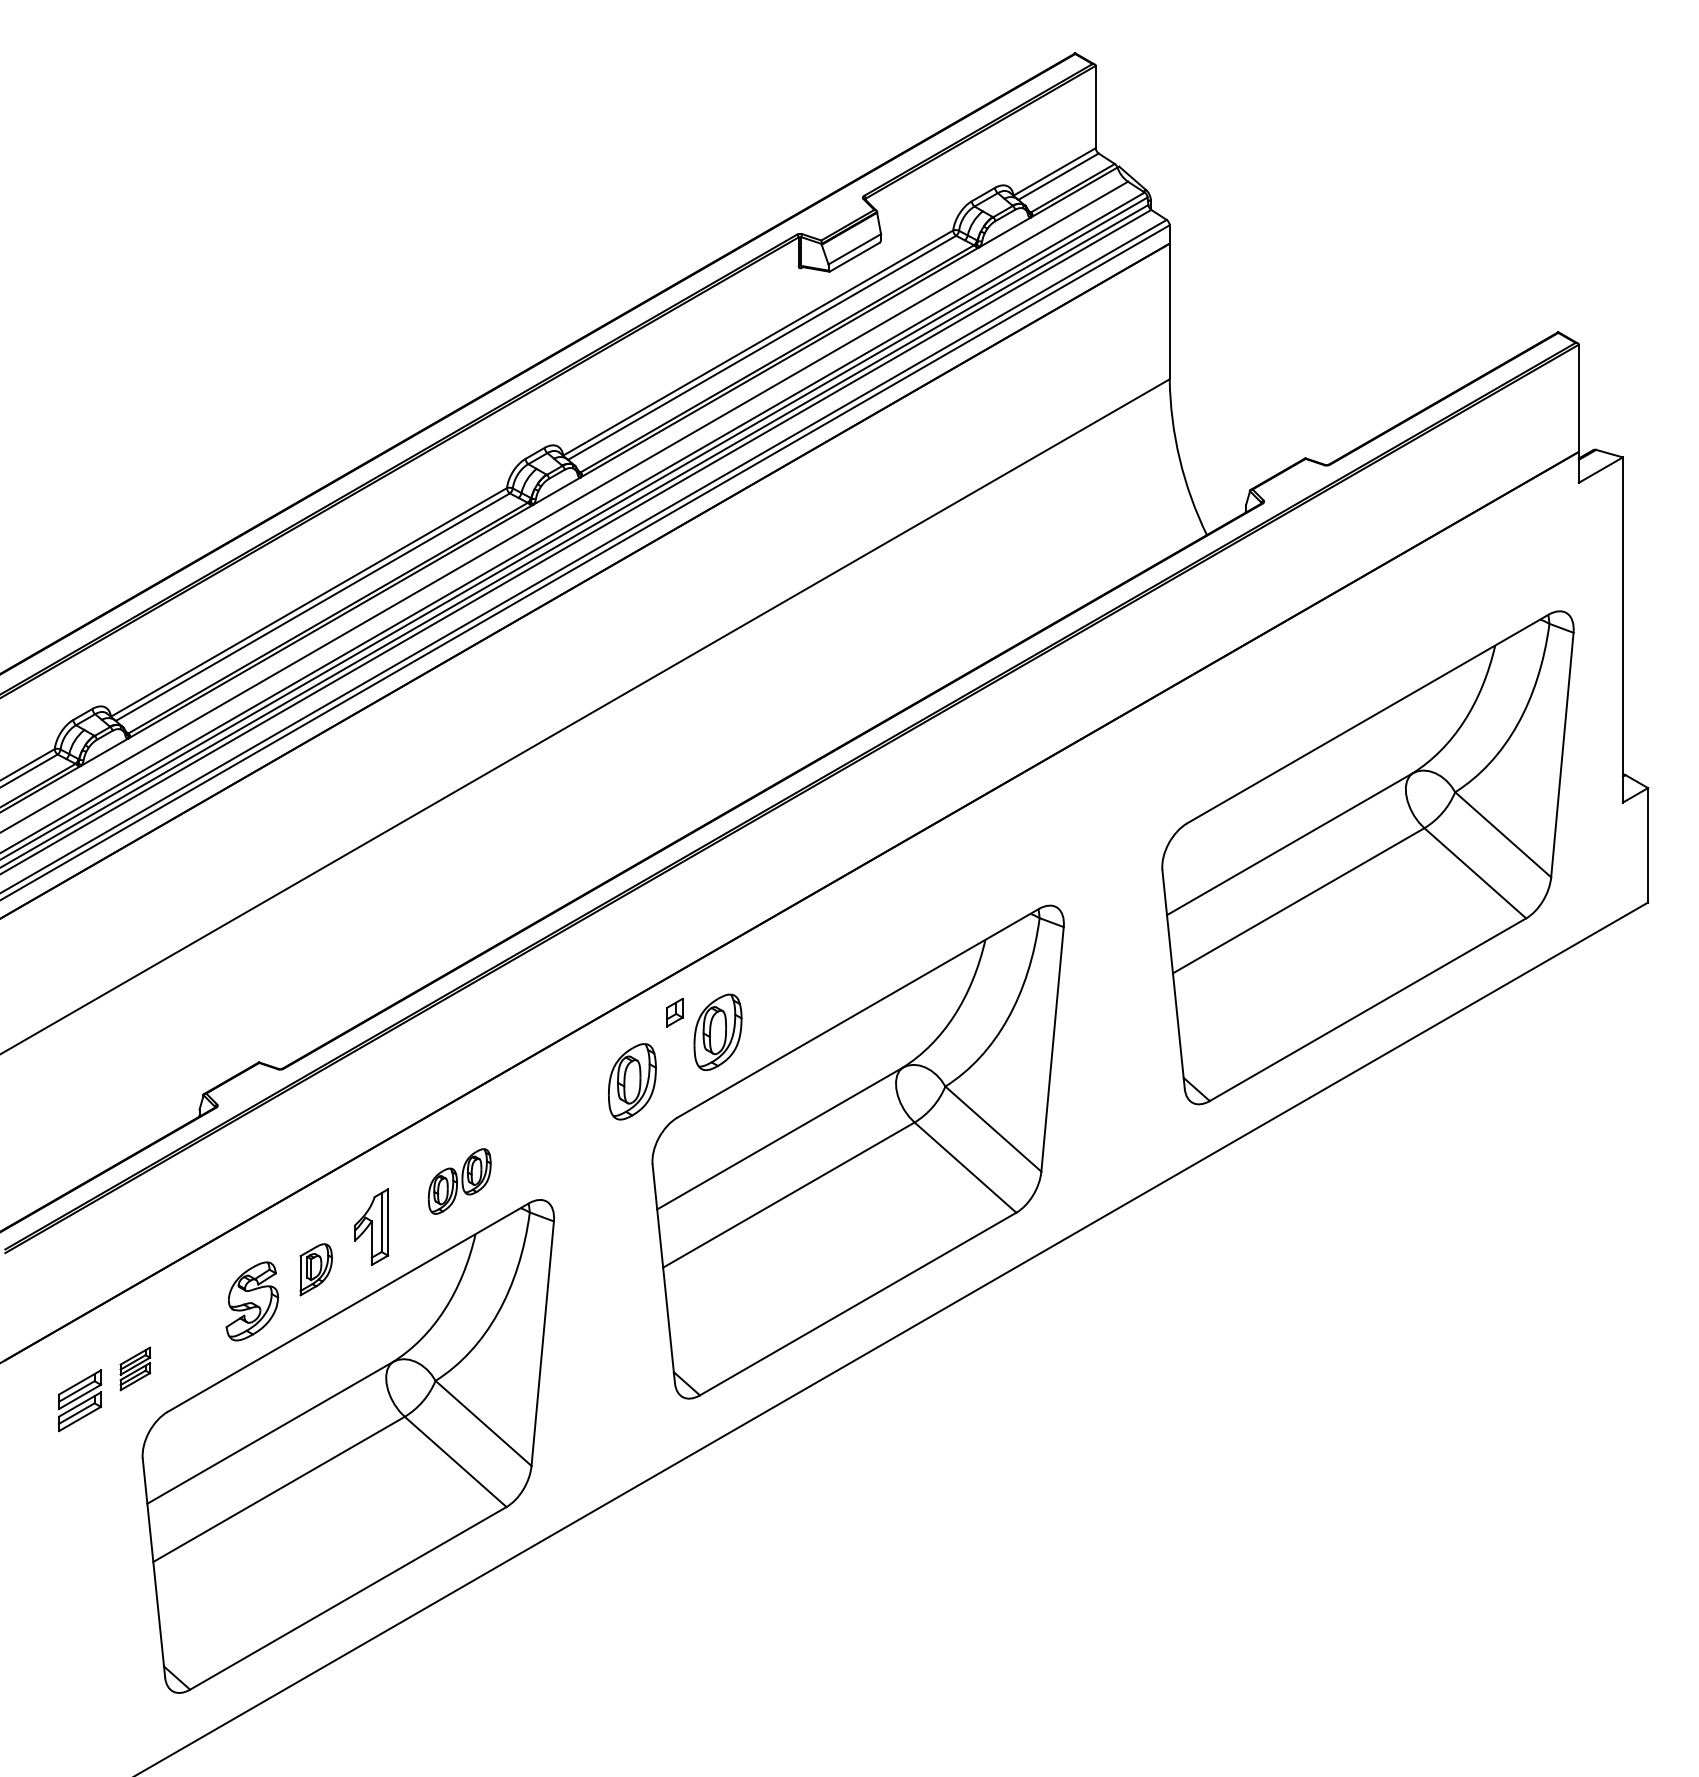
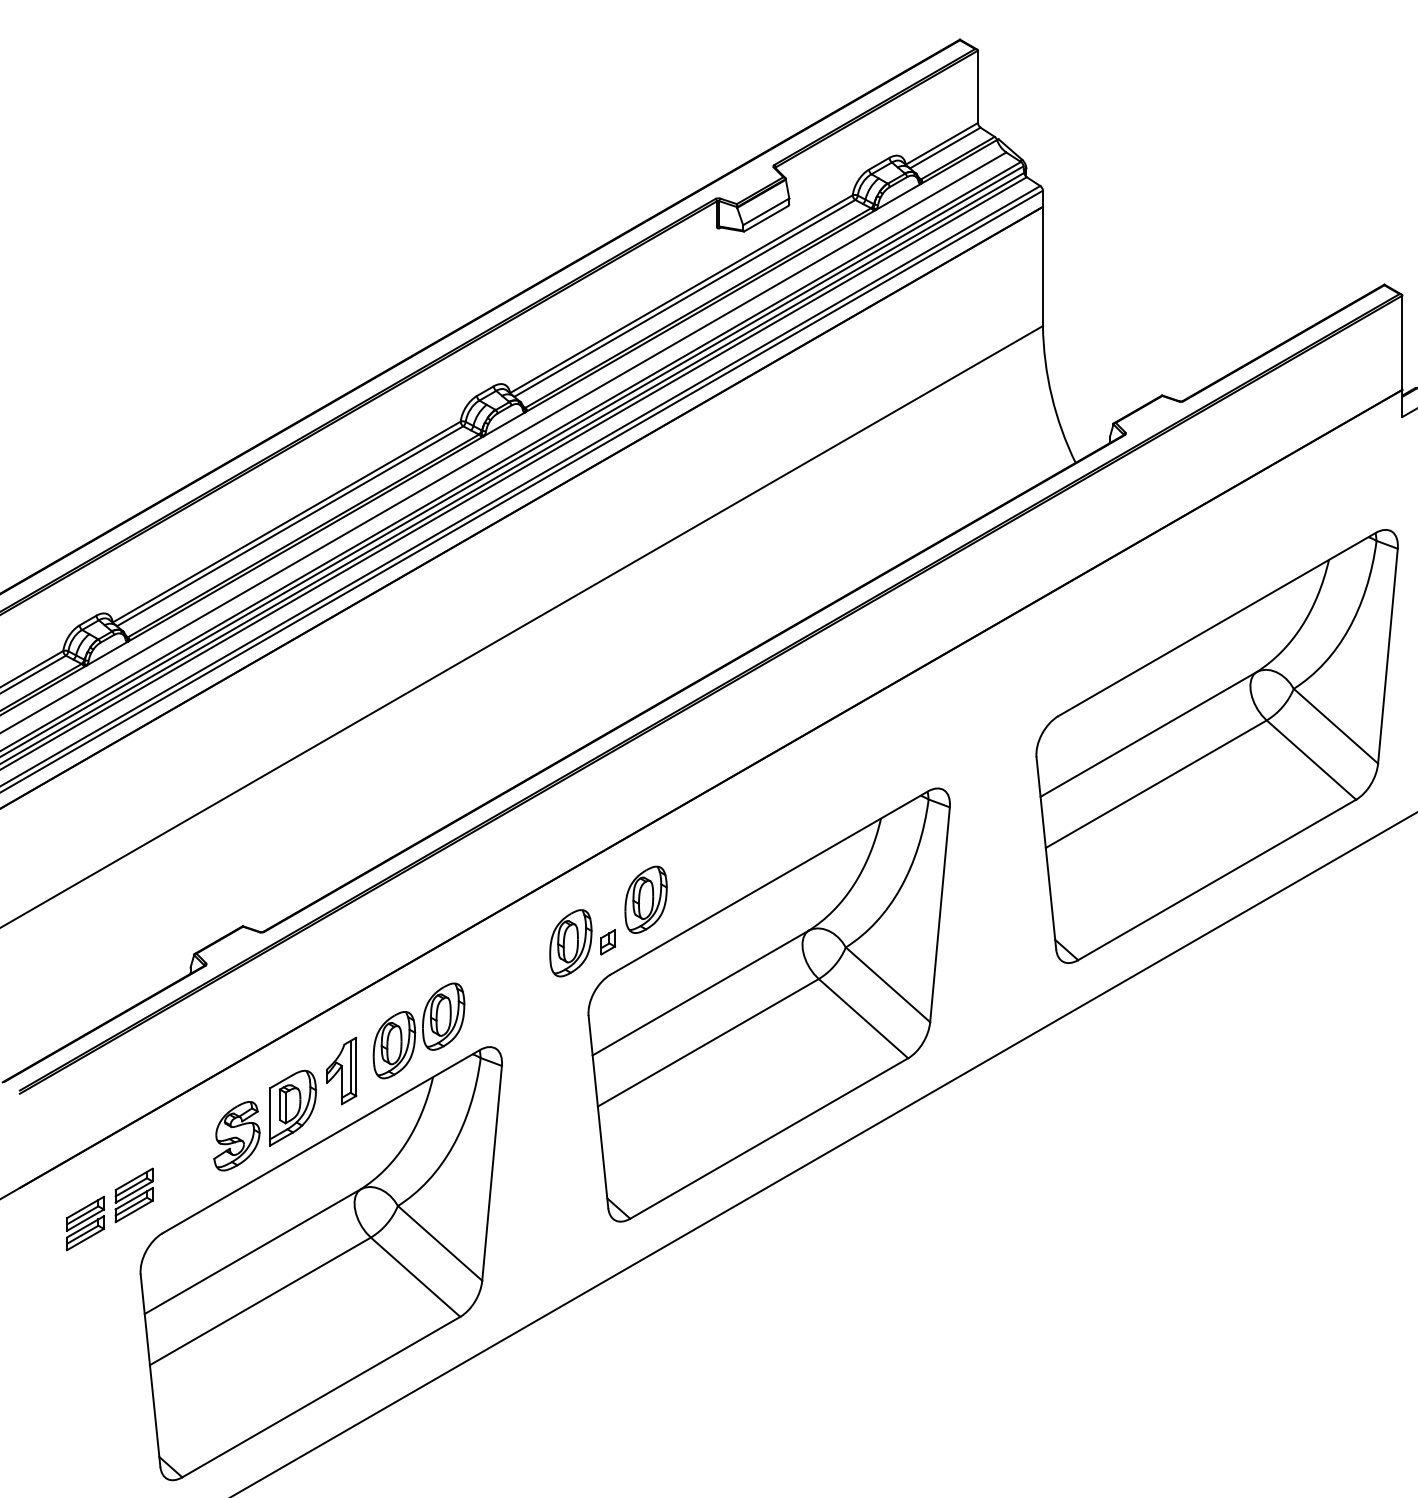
part: (674, 1012) -> (607, 942), moved
part: (459, 1181) -> (418, 1030), size x1.67
part: (316, 1269) -> (293, 1108), size x1.67
part: (135, 1368) -> (134, 1195), size x1.43

